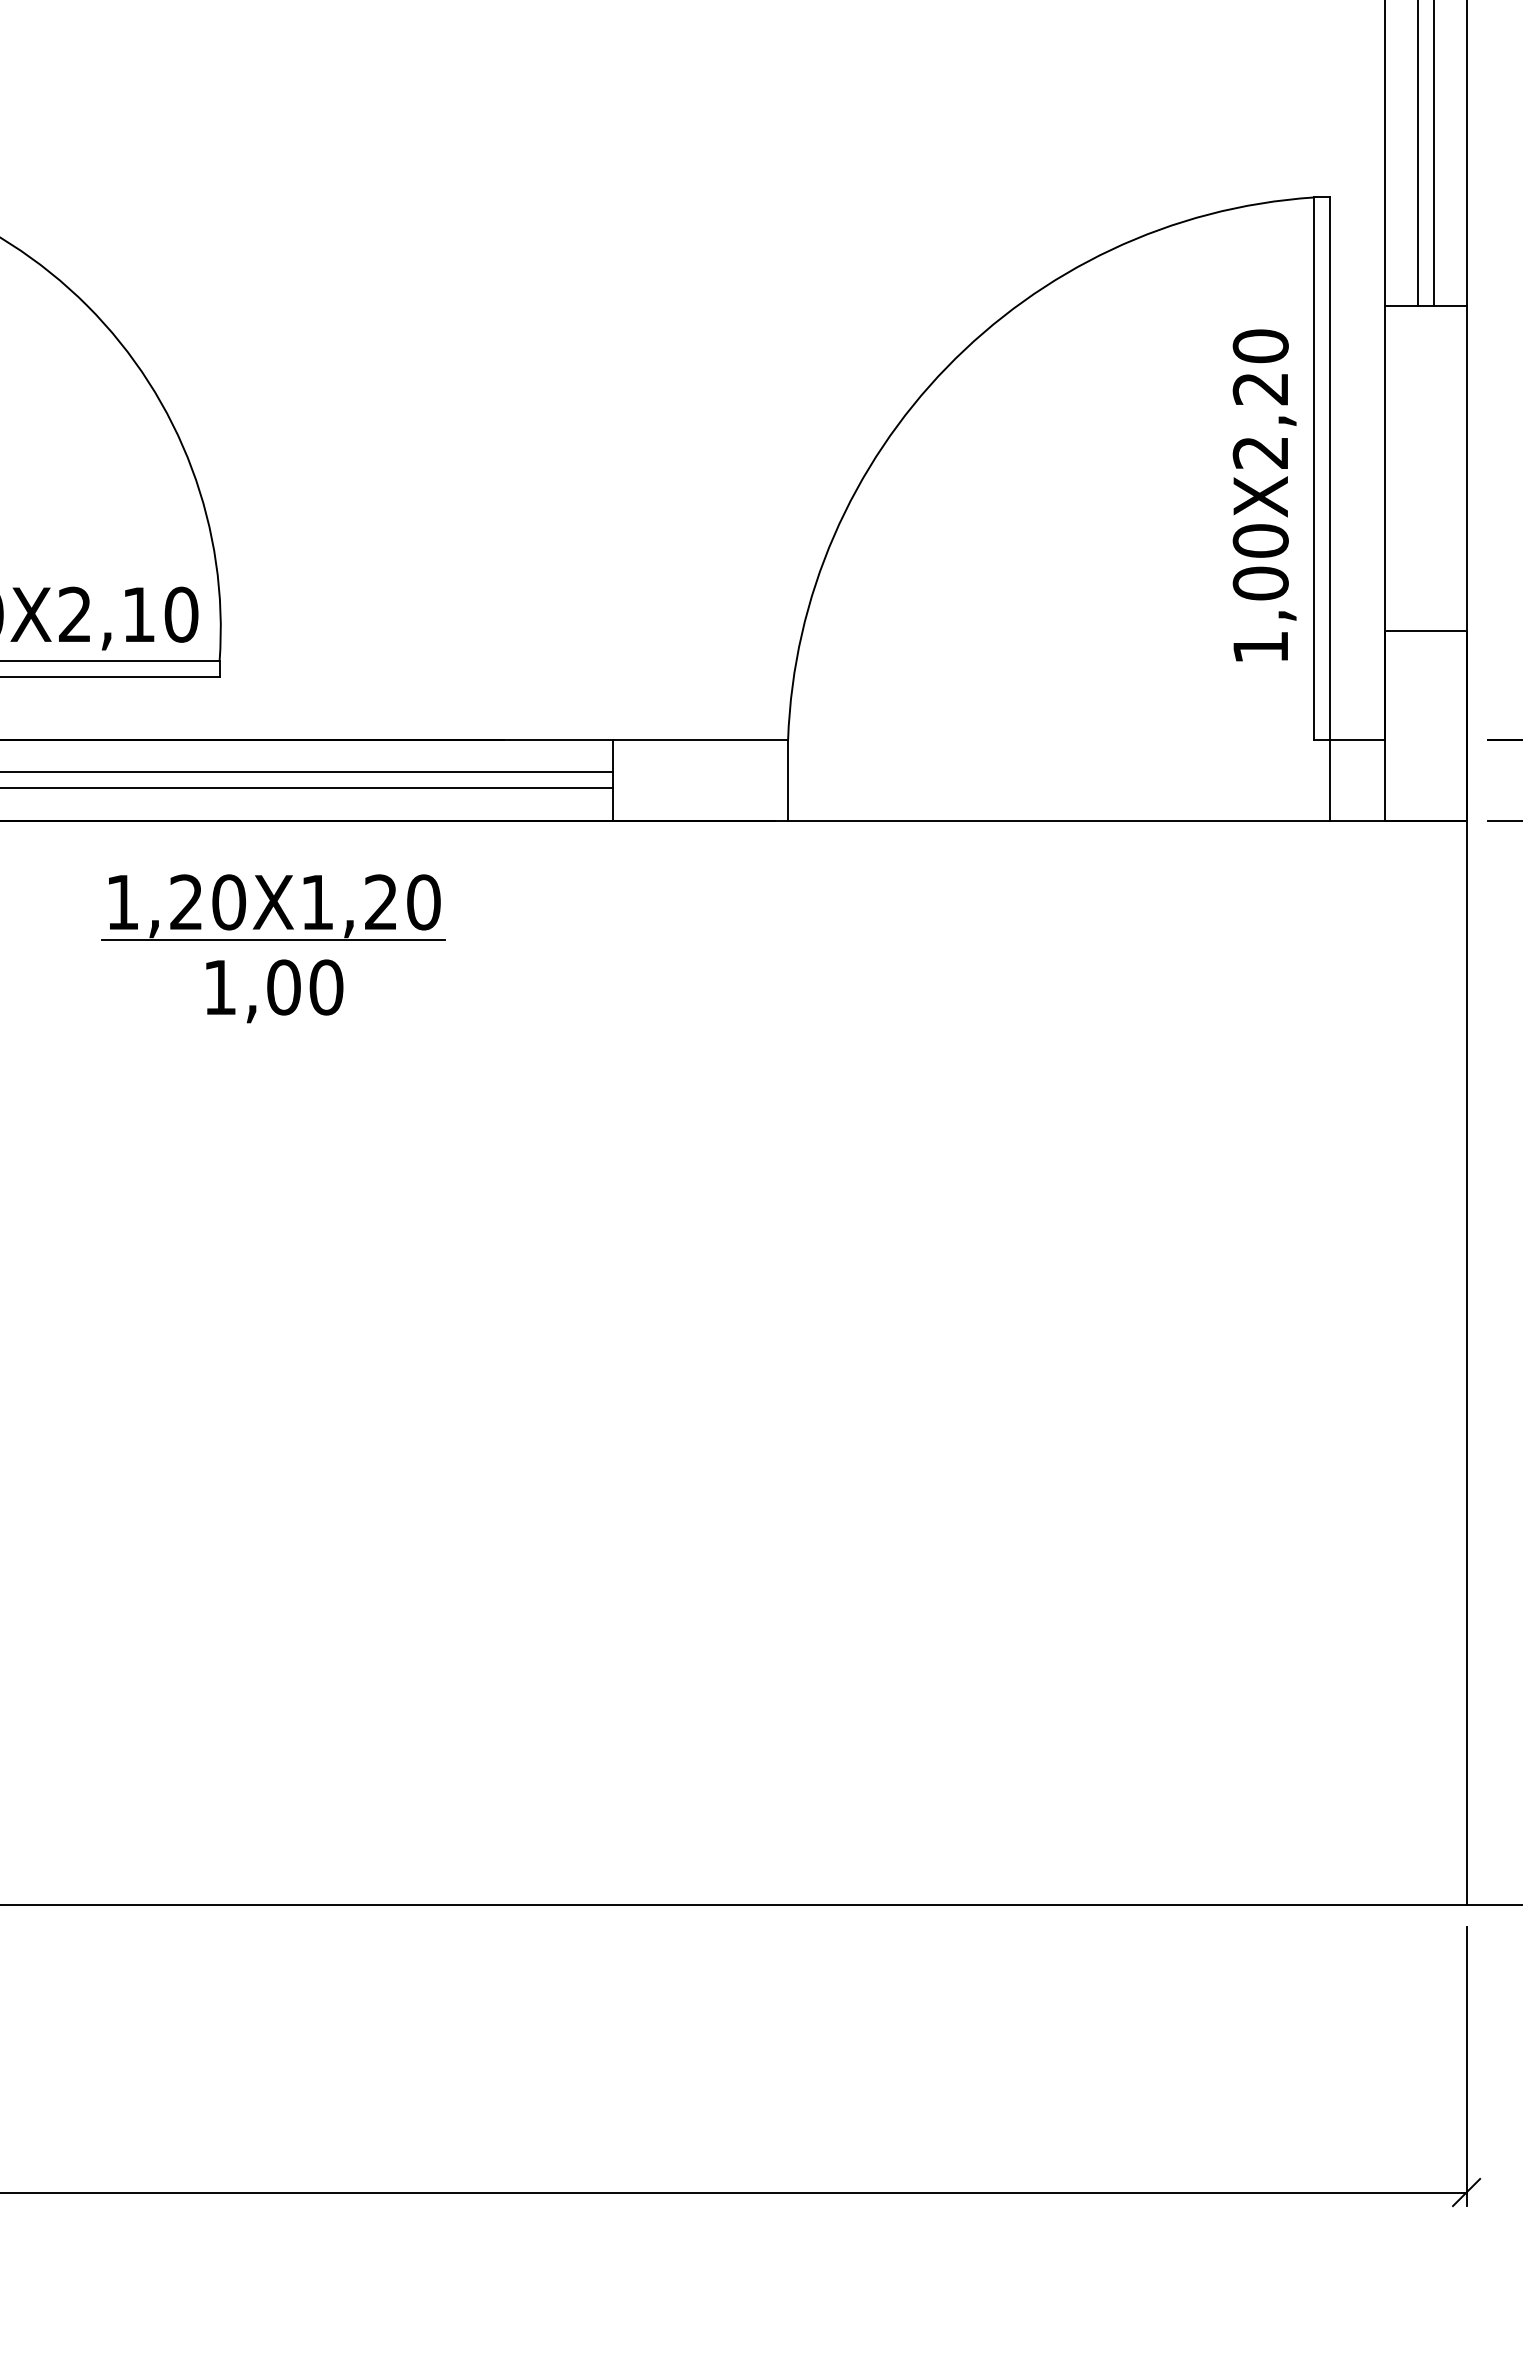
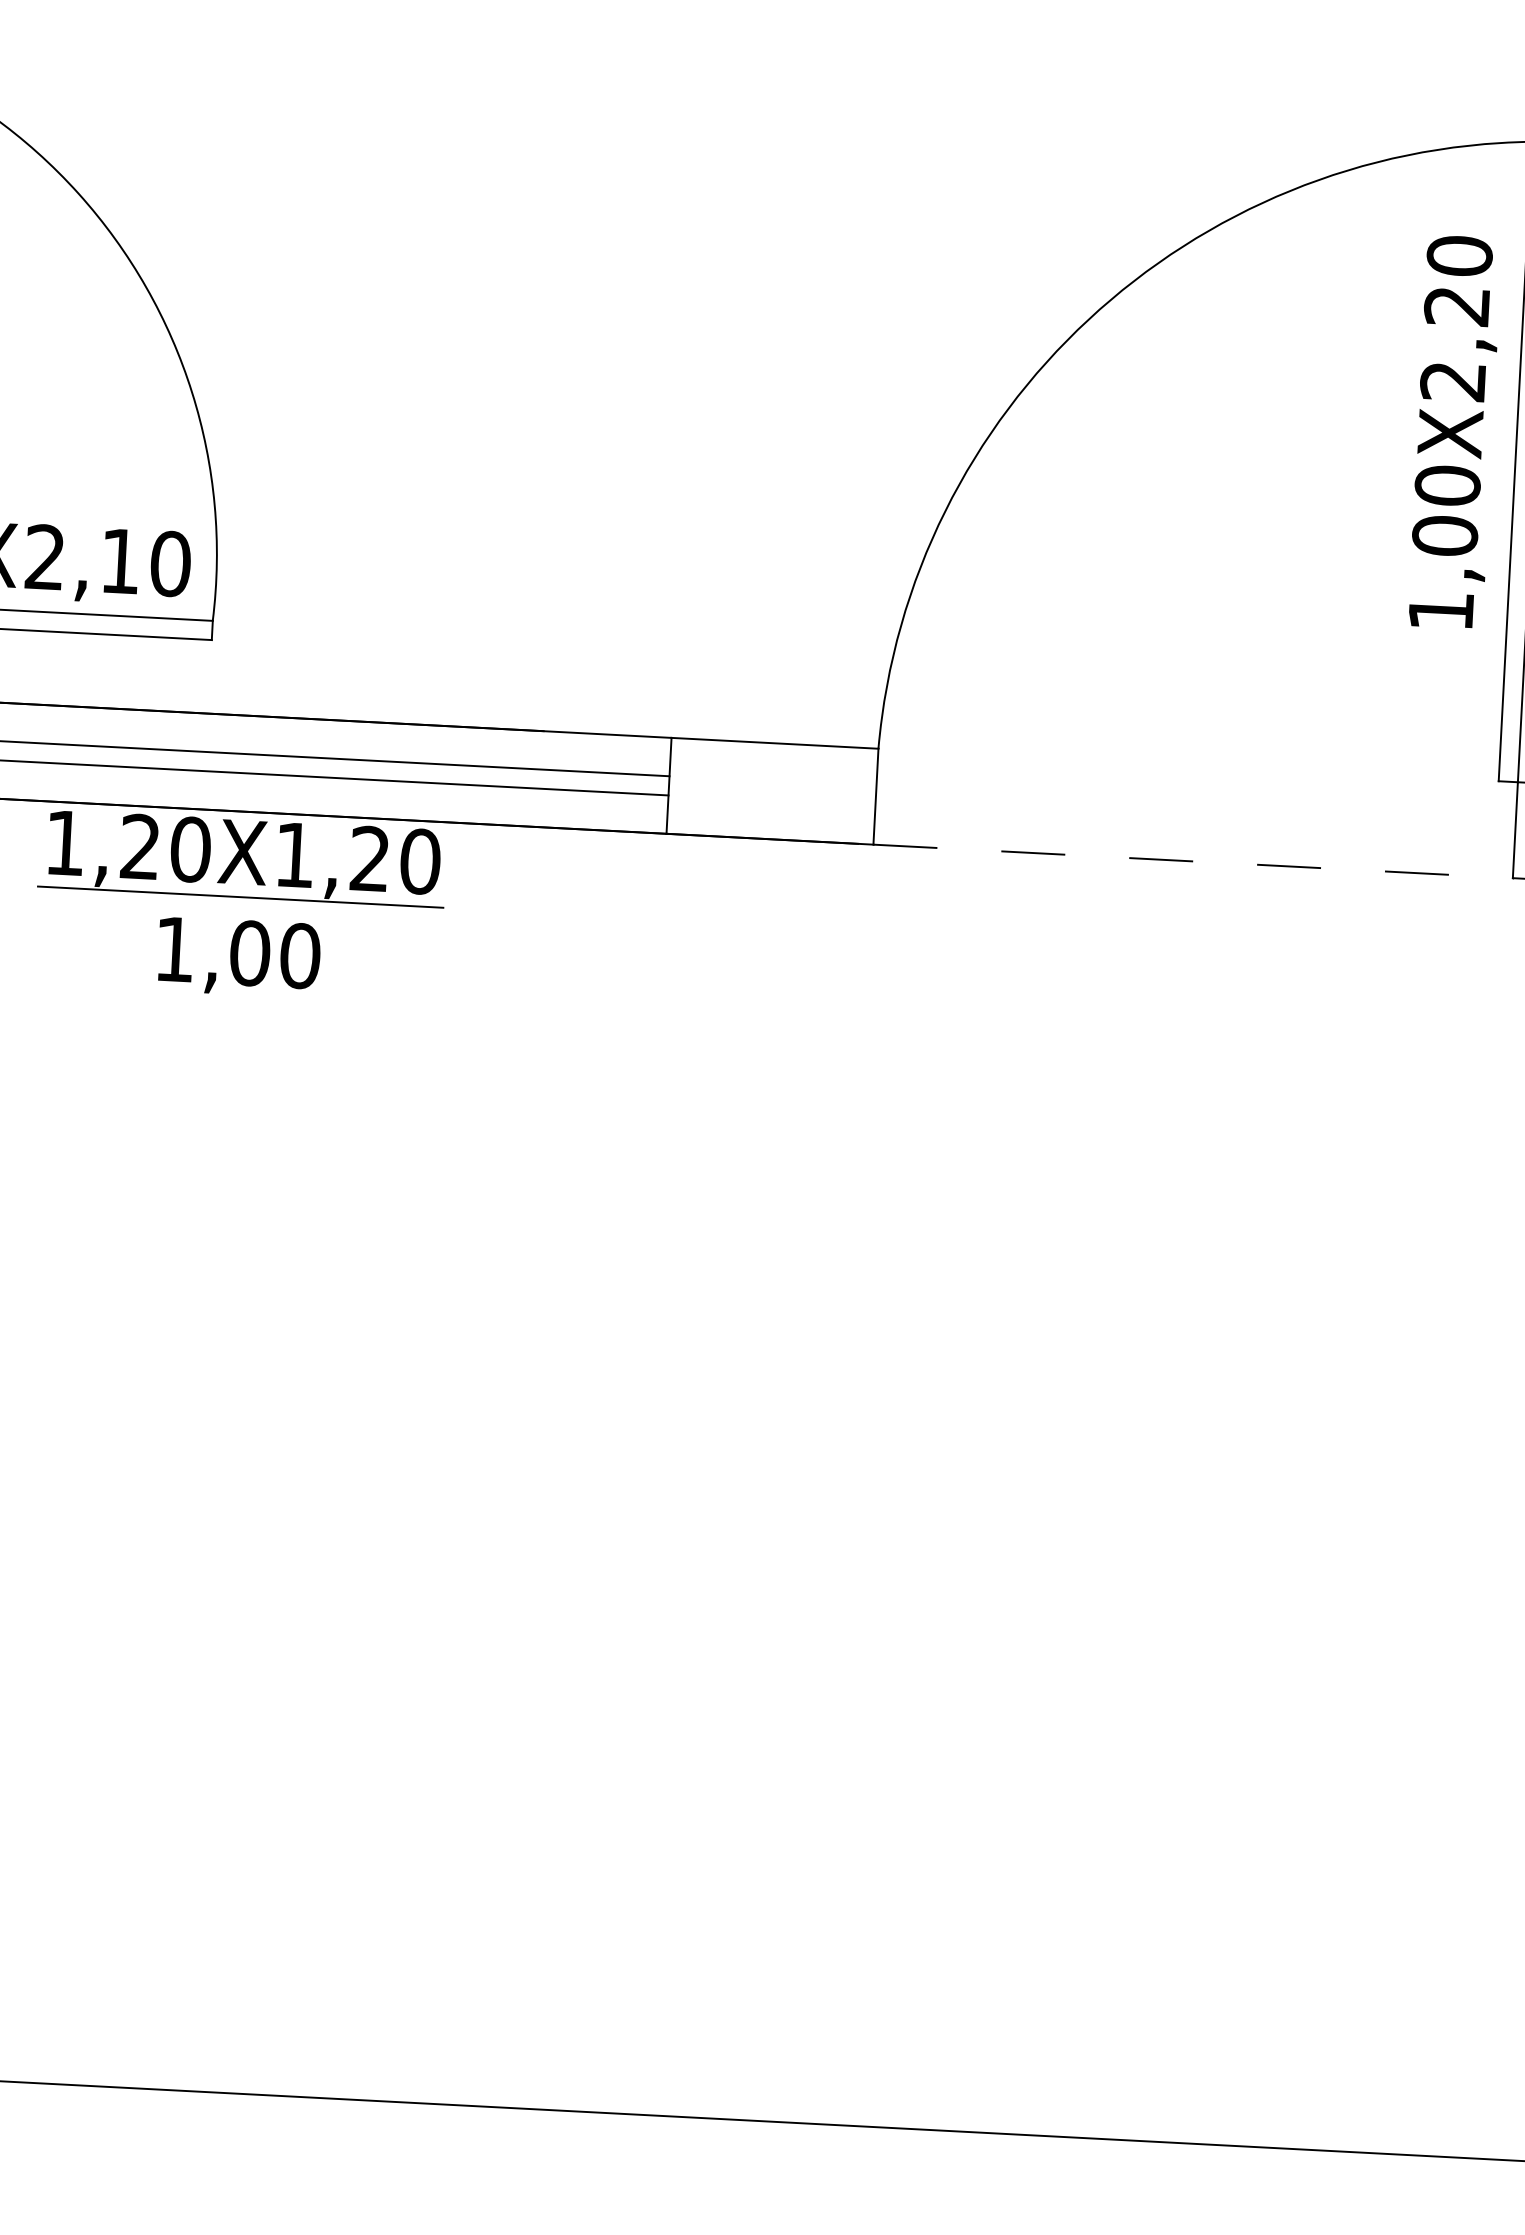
text: (1264, 495) -> (1454, 432), moved
line: (1059, 820) -> (1193, 860), solid -> dashed
part: (273, 940) -> (240, 897), moved

